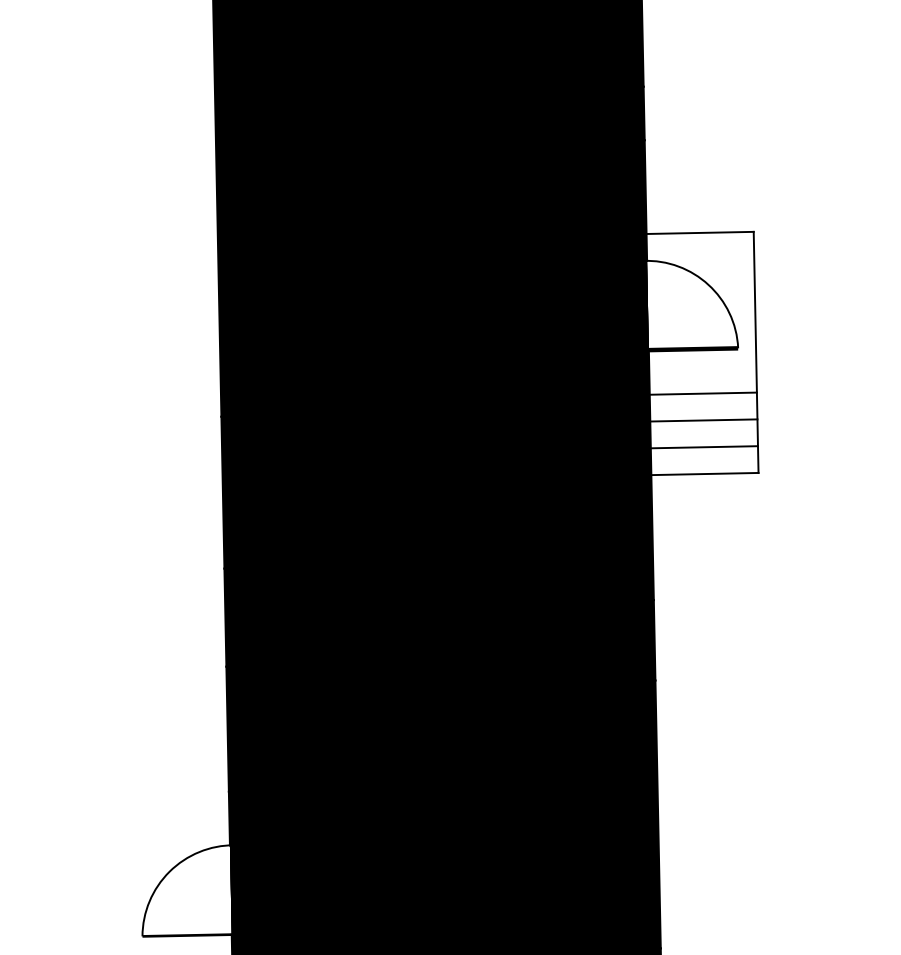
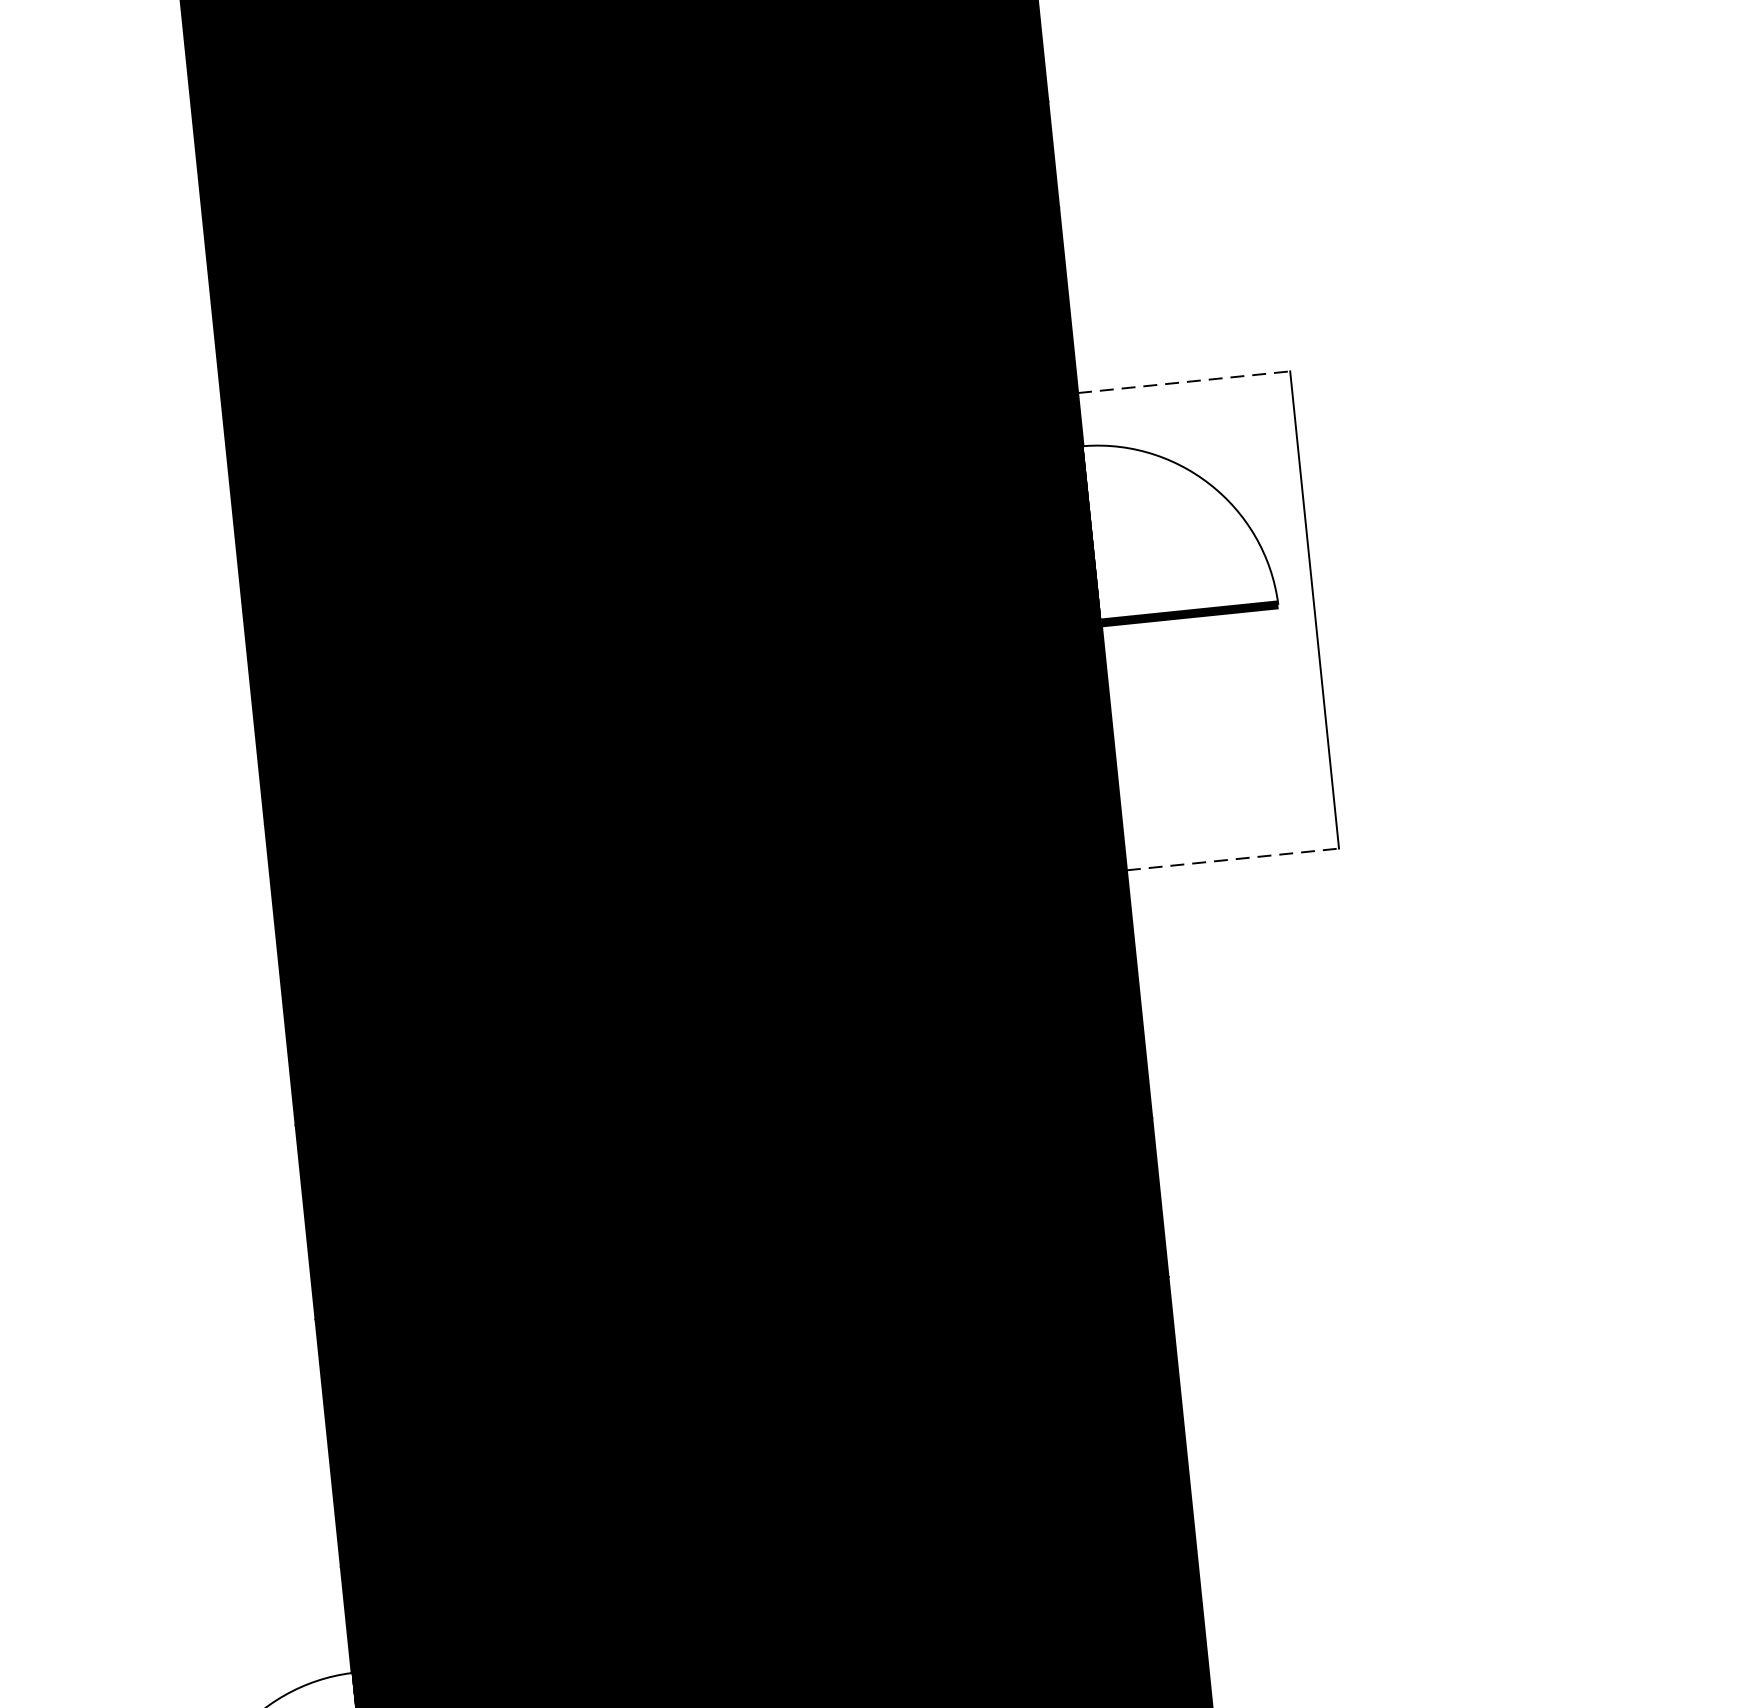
line: (700, 232) -> (1184, 381), solid -> dashed
line: (702, 393) -> (1214, 700), removed
line: (703, 420) -> (1221, 753), removed
line: (703, 447) -> (1225, 807), removed
line: (704, 474) -> (1232, 860), solid -> dashed

